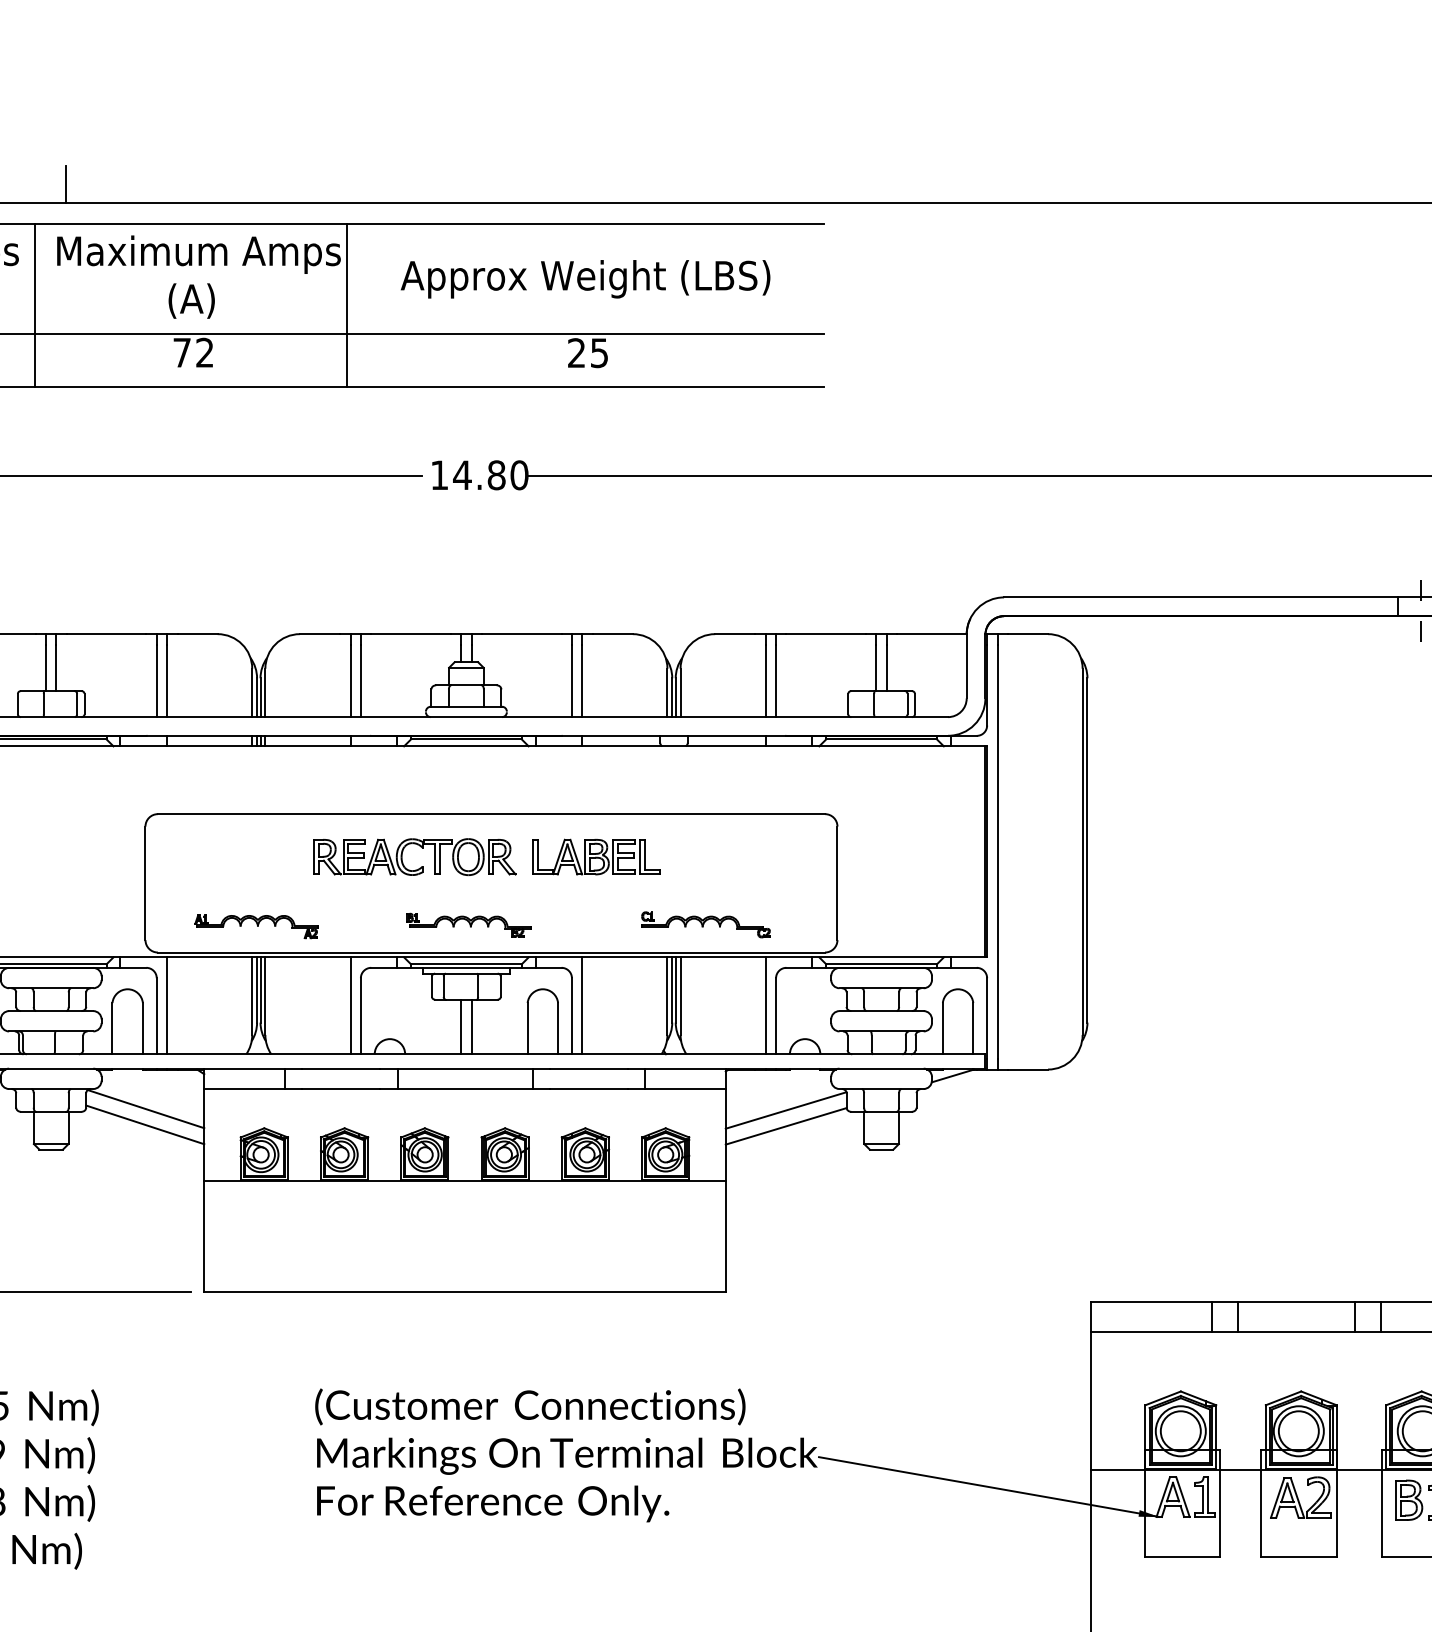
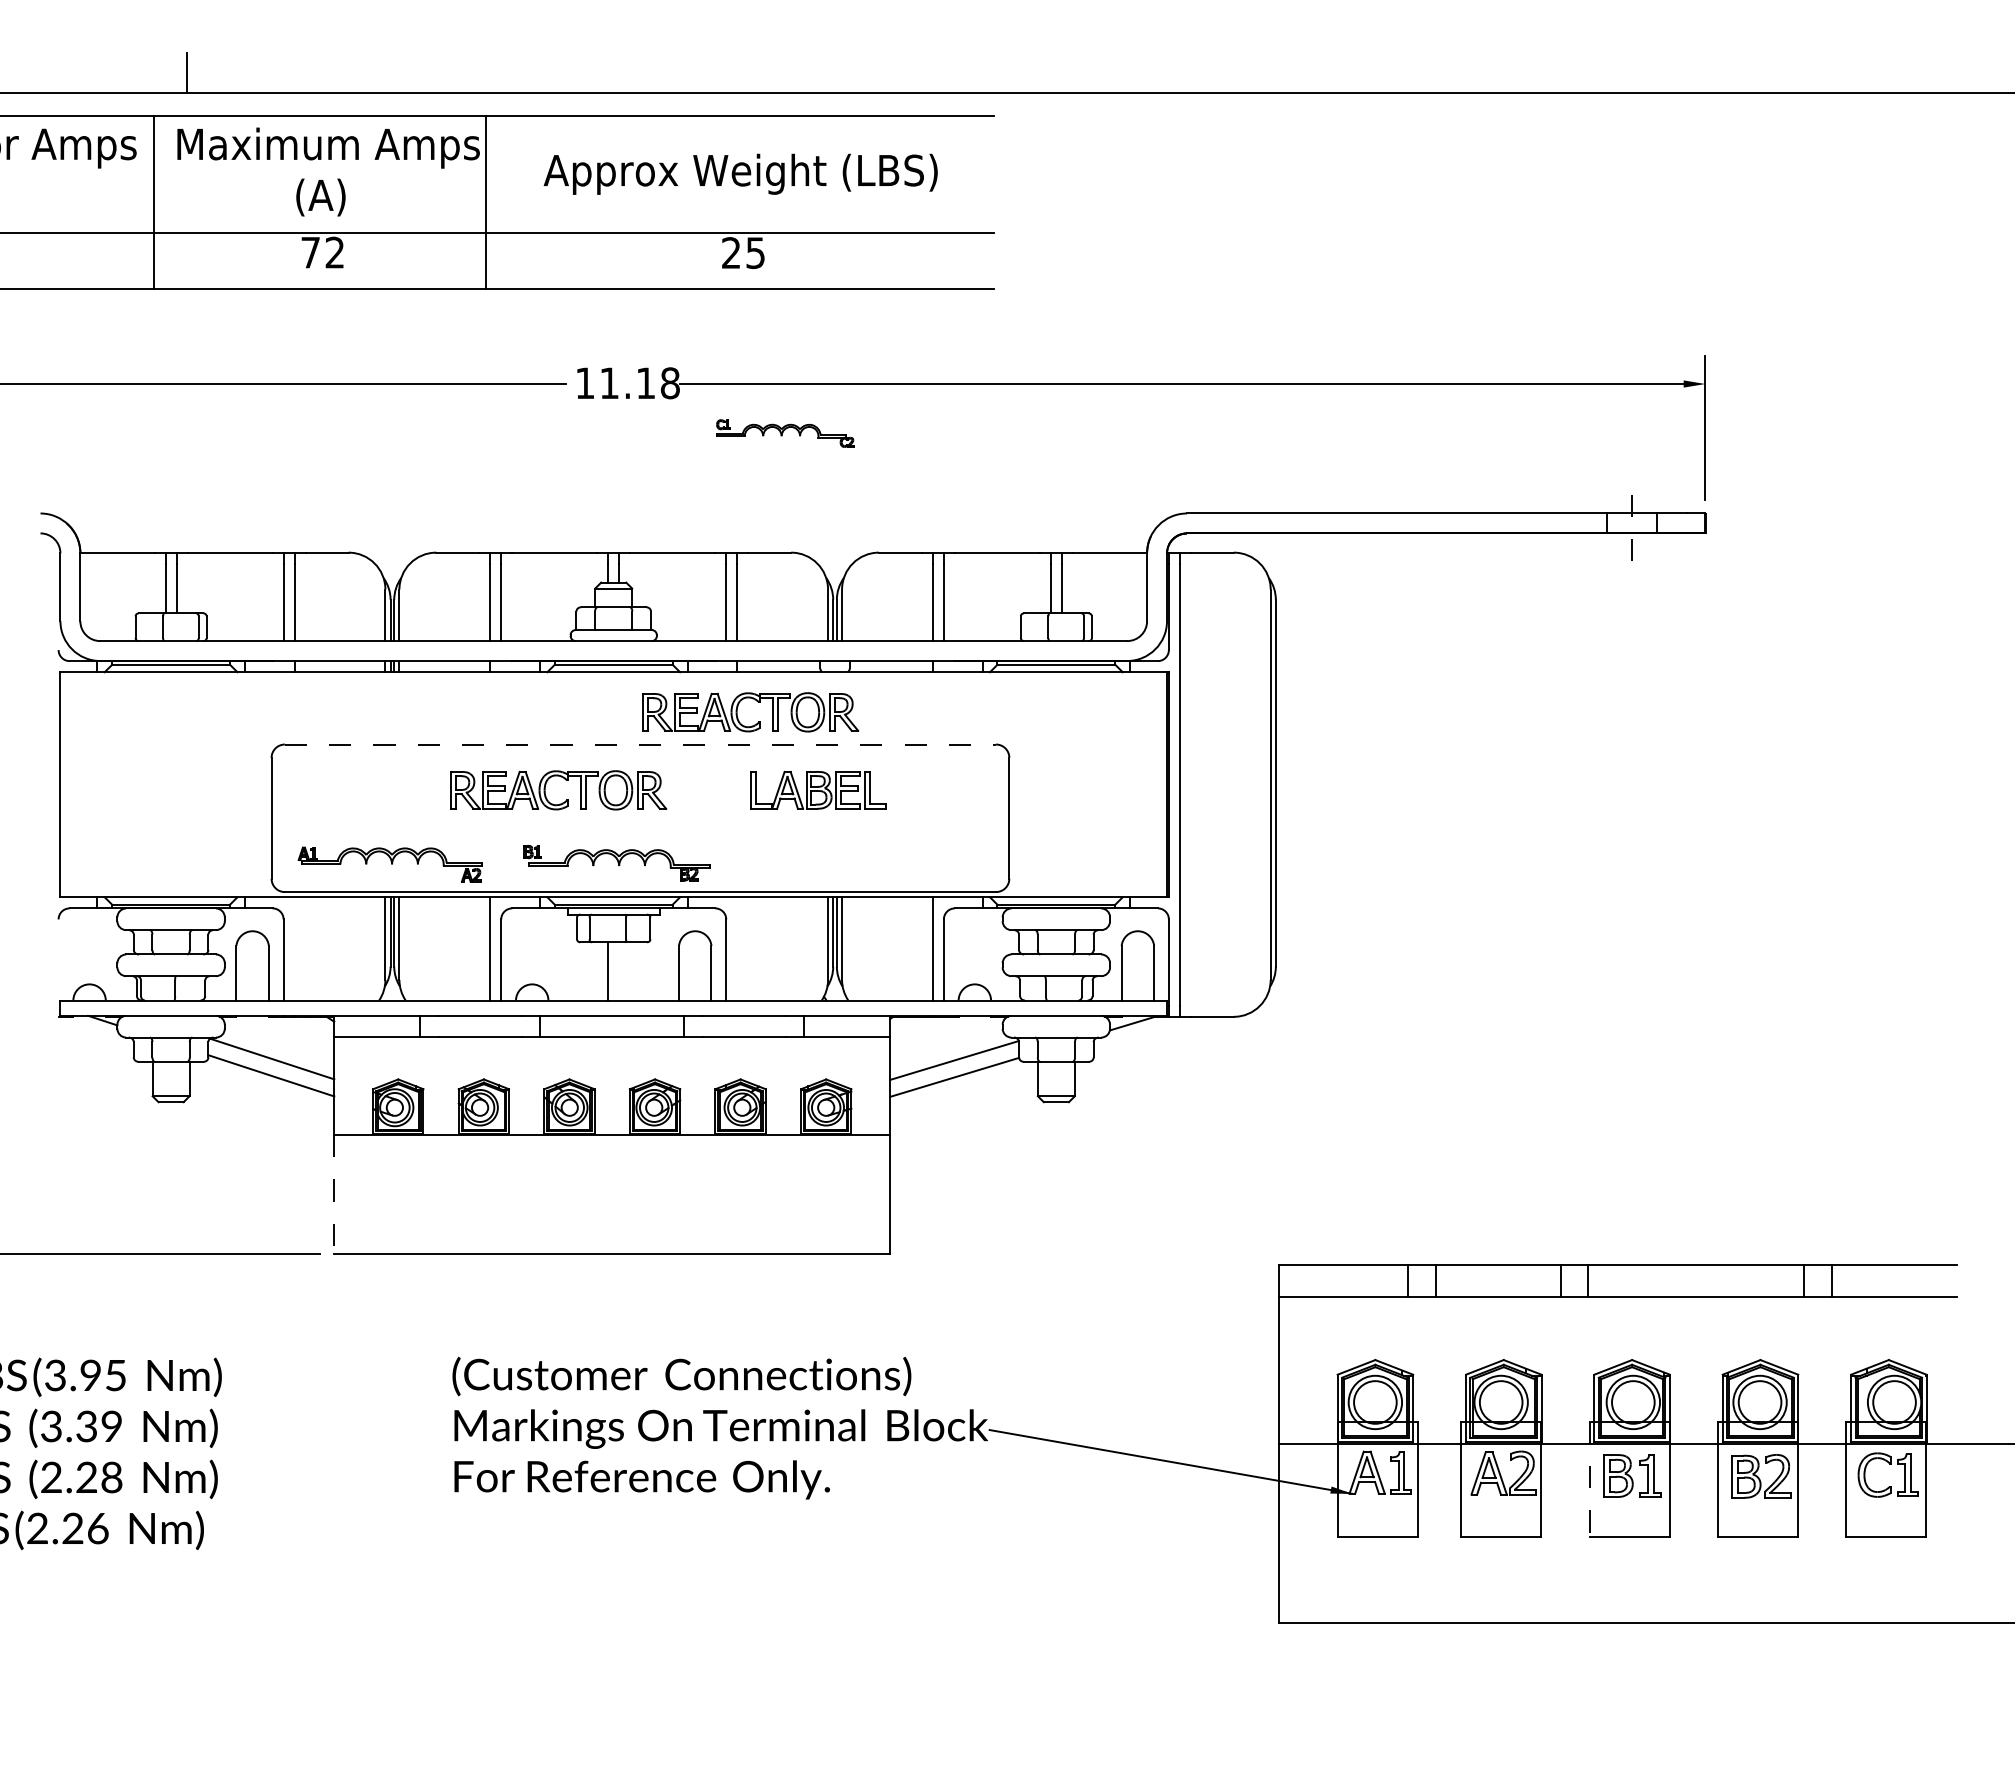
text: (490, 475) -> (639, 383), 14.80 -> 11.18
part: (602, 792) -> (758, 721), added
line: (491, 814) -> (640, 744), solid -> dashed
part: (596, 856) -> (818, 789), moved
part: (468, 924) -> (616, 862), size x1.4
part: (706, 924) -> (785, 433), moved
part: (256, 926) -> (389, 864), size x1.4
line: (166, 1005) -> (294, 948), removed
line: (582, 1005) -> (737, 948), removed
line: (471, 1027) -> (619, 971), removed
line: (204, 1236) -> (334, 1194), solid -> dashed
line: (1381, 1503) -> (1589, 1479), solid -> dashed

